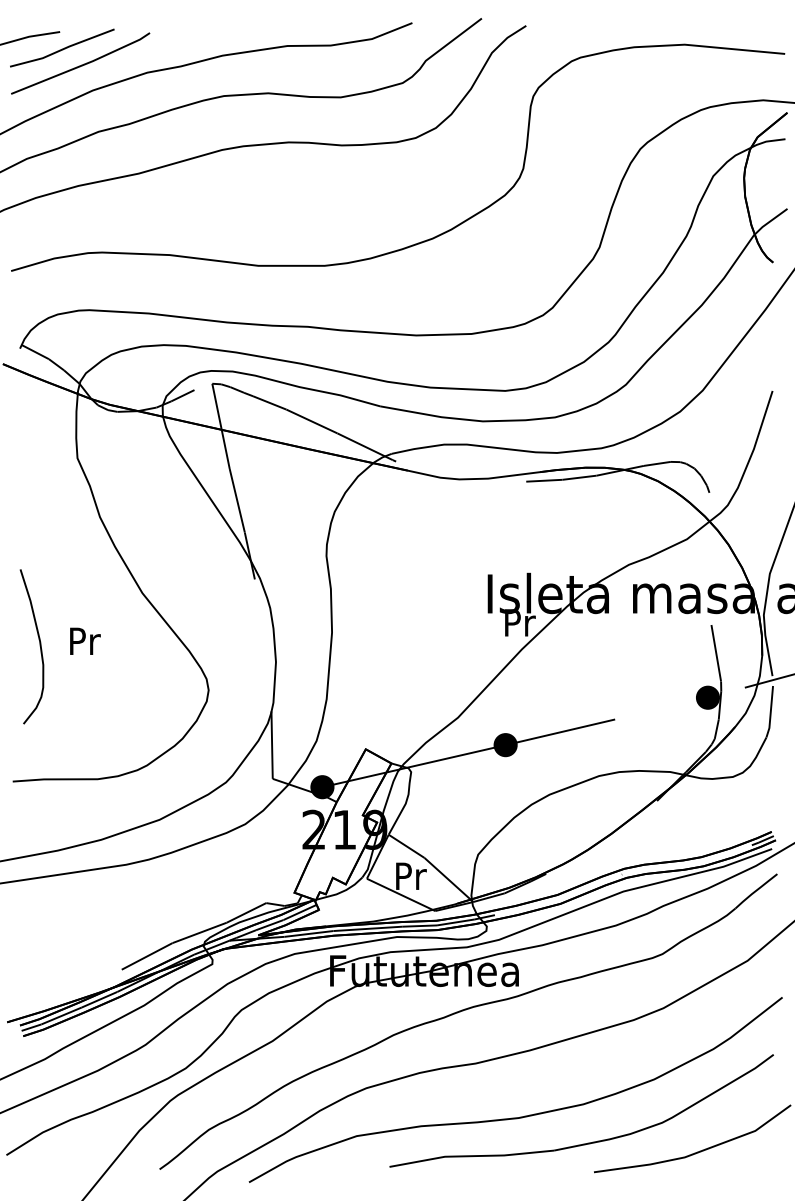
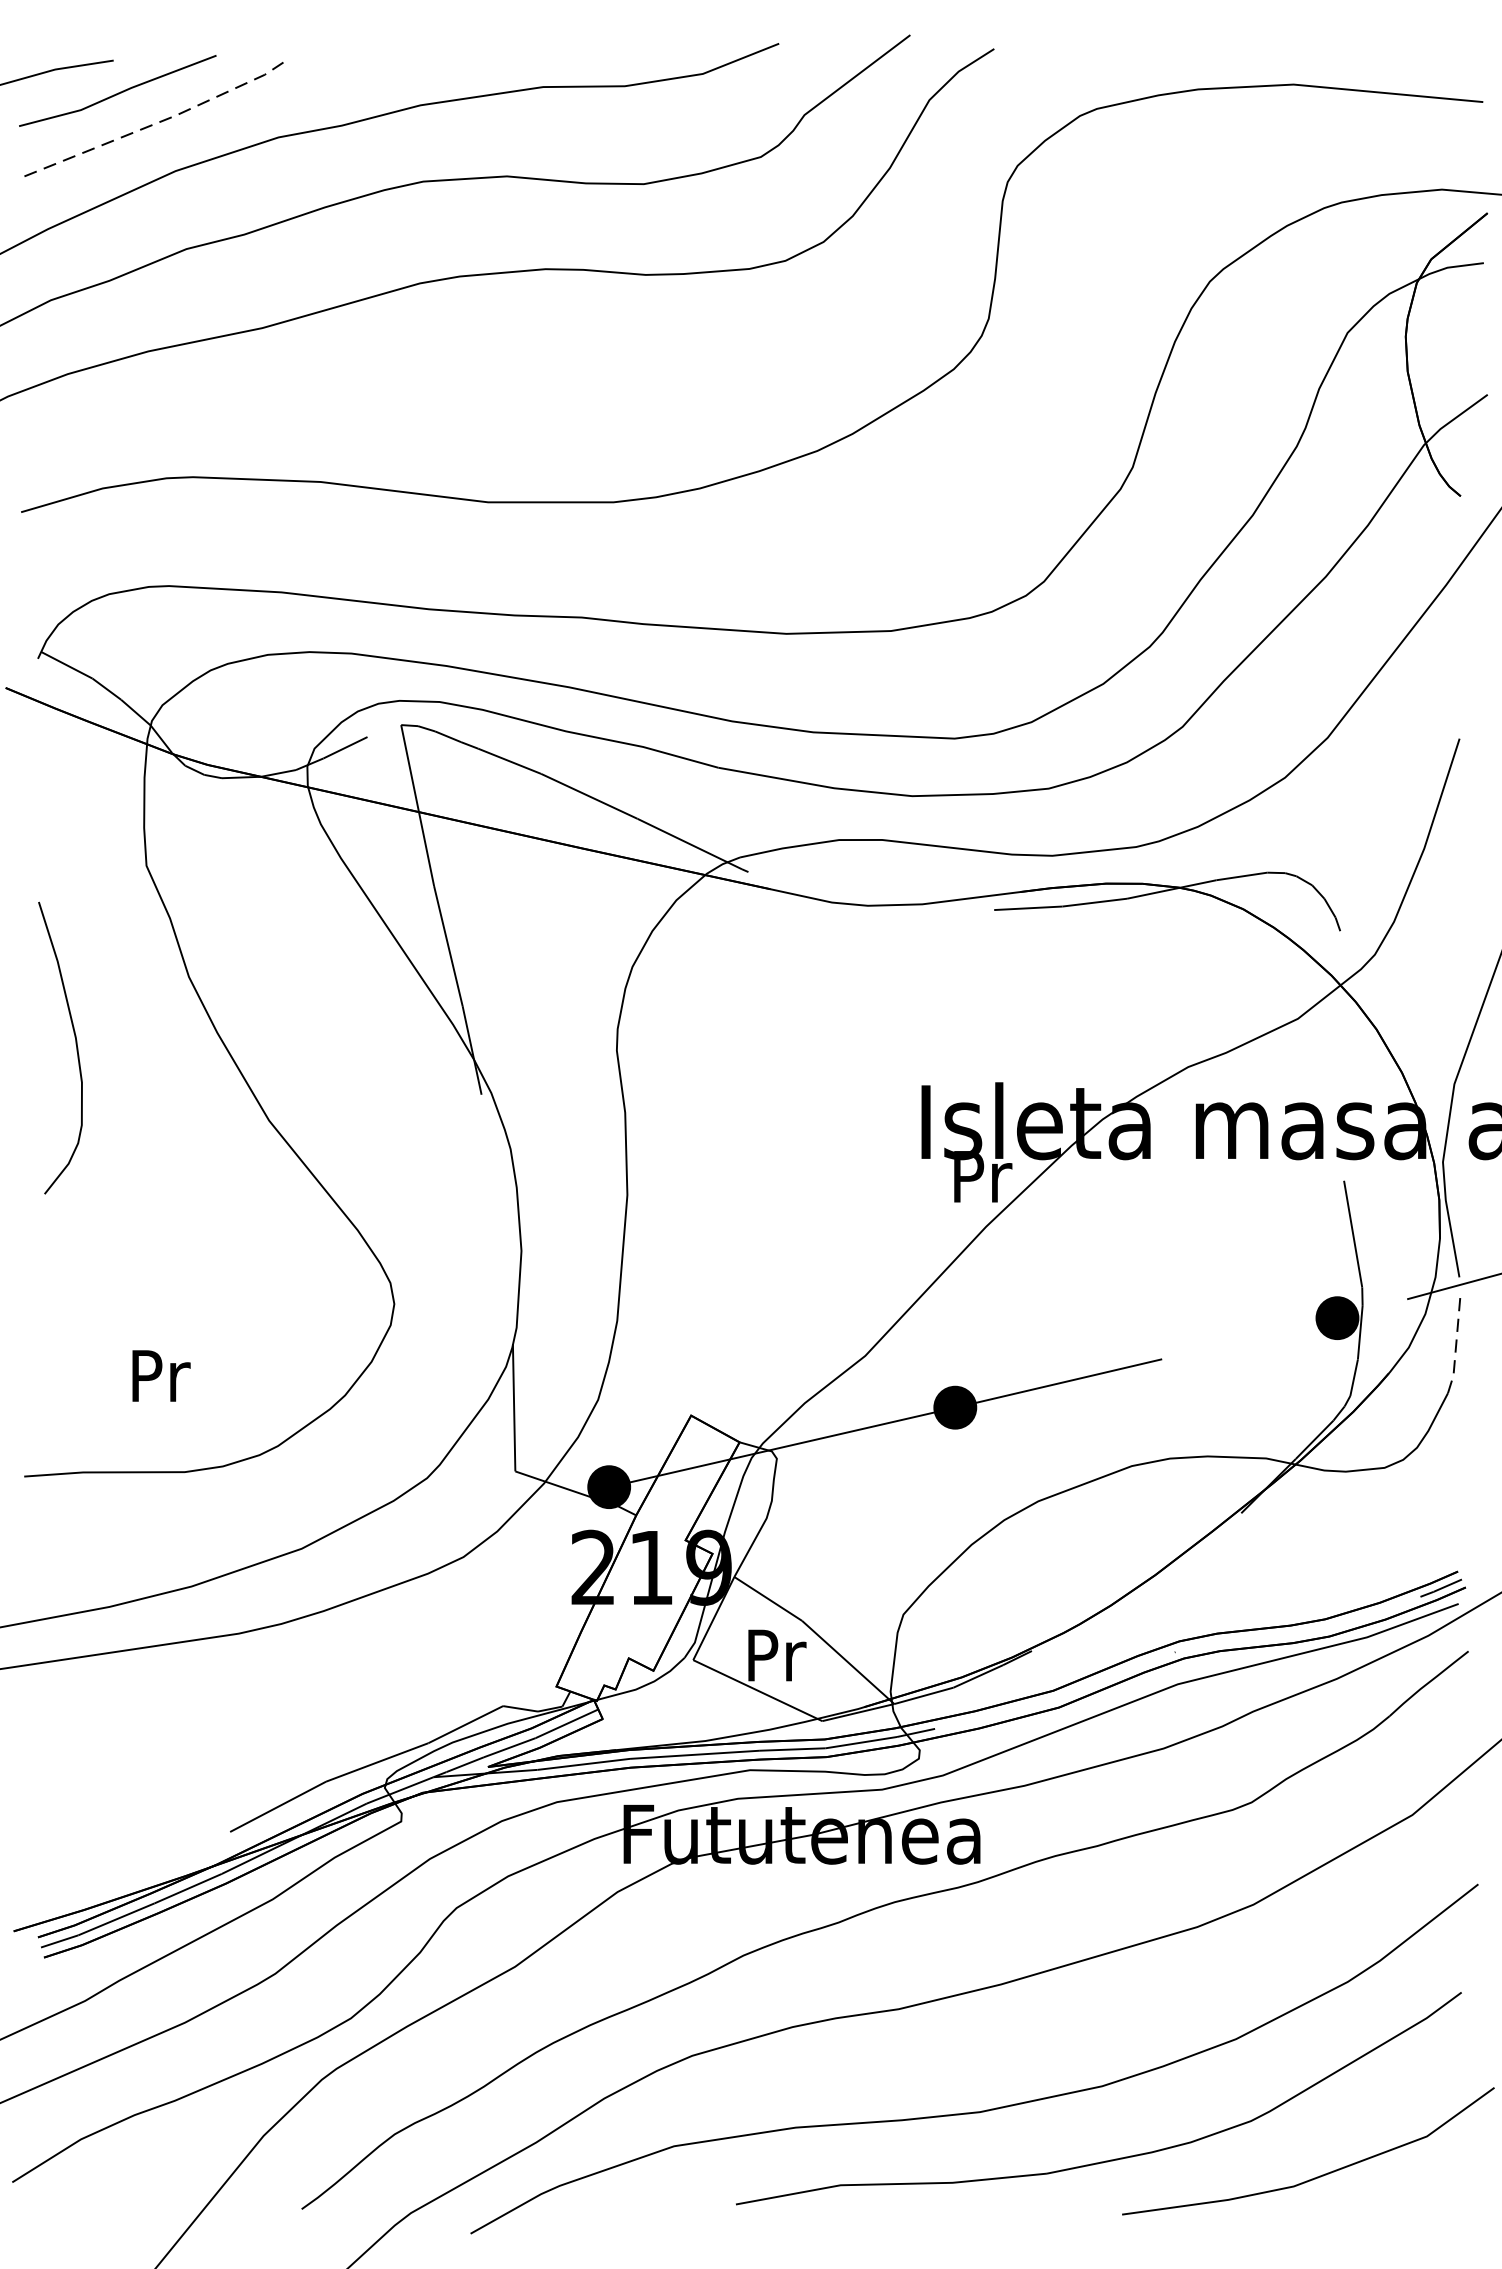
line: (81, 65) -> (154, 123), solid -> dashed
text: (85, 640) -> (161, 1374), moved
curve: (39, 646) -> (74, 1047), moved
line: (770, 712) -> (1455, 1346), solid -> dashed

